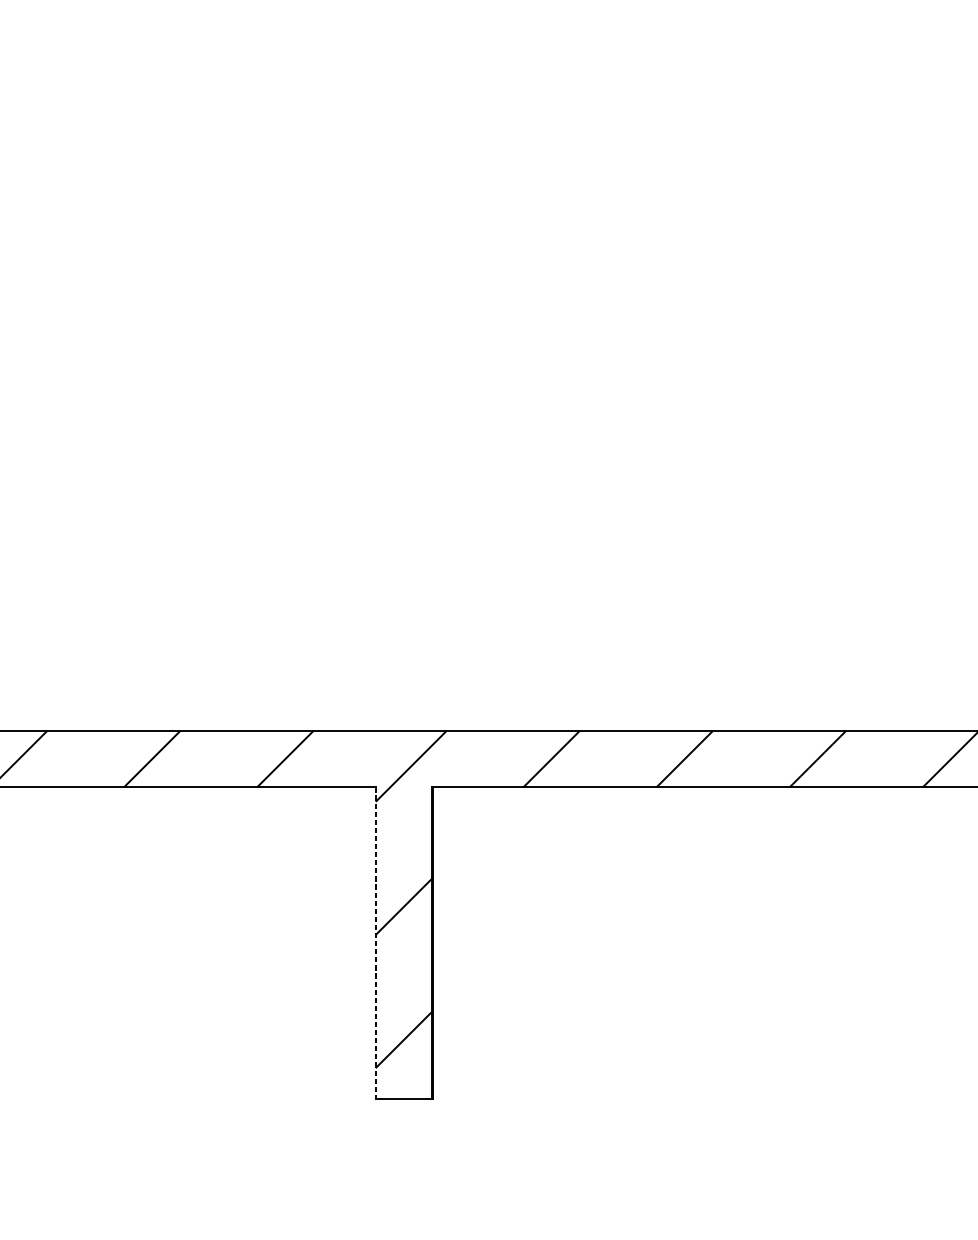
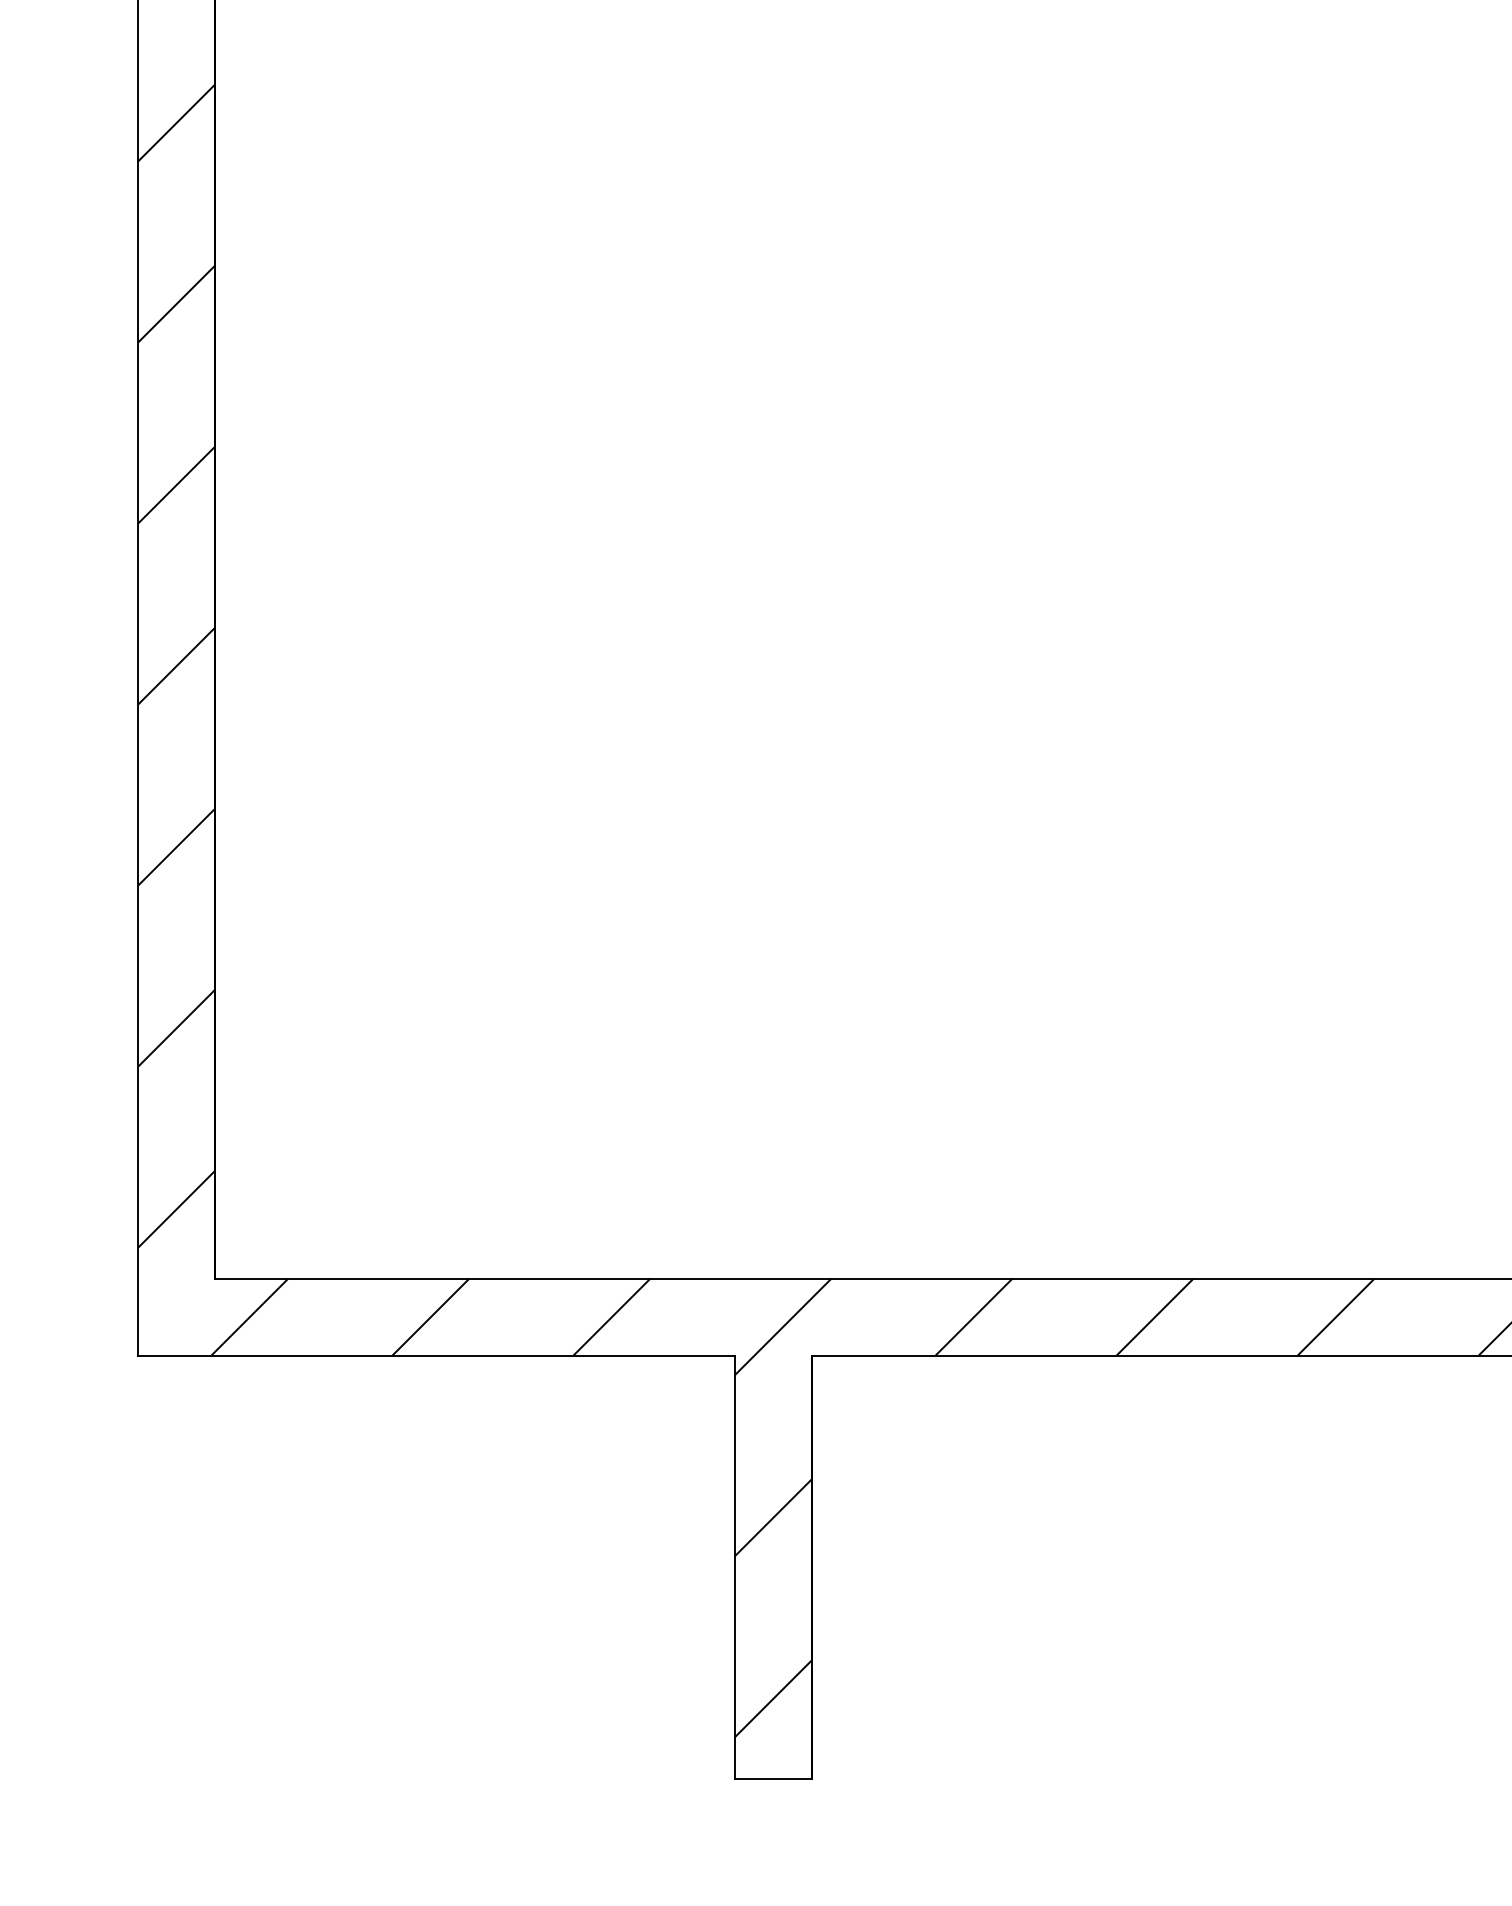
line: (375, 943) -> (734, 1567), dashed -> solid

